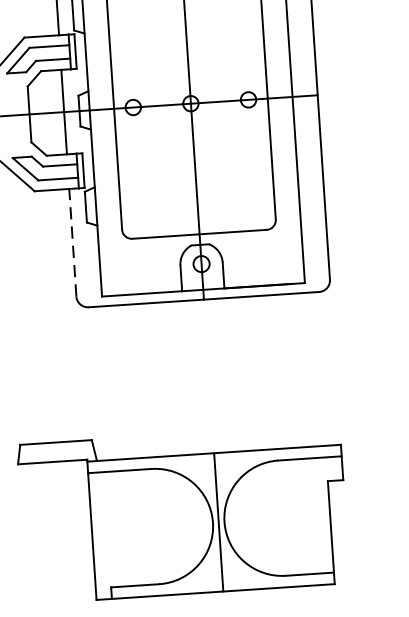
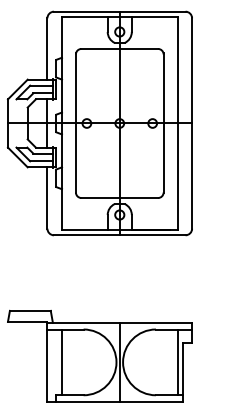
line: (72, 243) -> (47, 198), dashed -> solid
line: (319, 515) -> (177, 362), added
line: (118, 529) -> (62, 362), added

